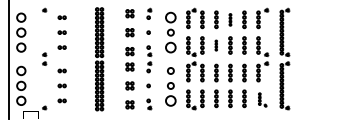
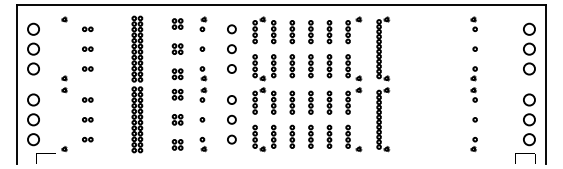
circle: (170, 17) -> (231, 29), size x0.62
part: (230, 20) -> (310, 32), size x1.43
part: (215, 45) -> (291, 66), size x1.67
circle: (170, 47) -> (231, 68), size x0.62
circle: (170, 100) -> (231, 139), size x0.62
part: (262, 100) -> (353, 138), size x1.43

